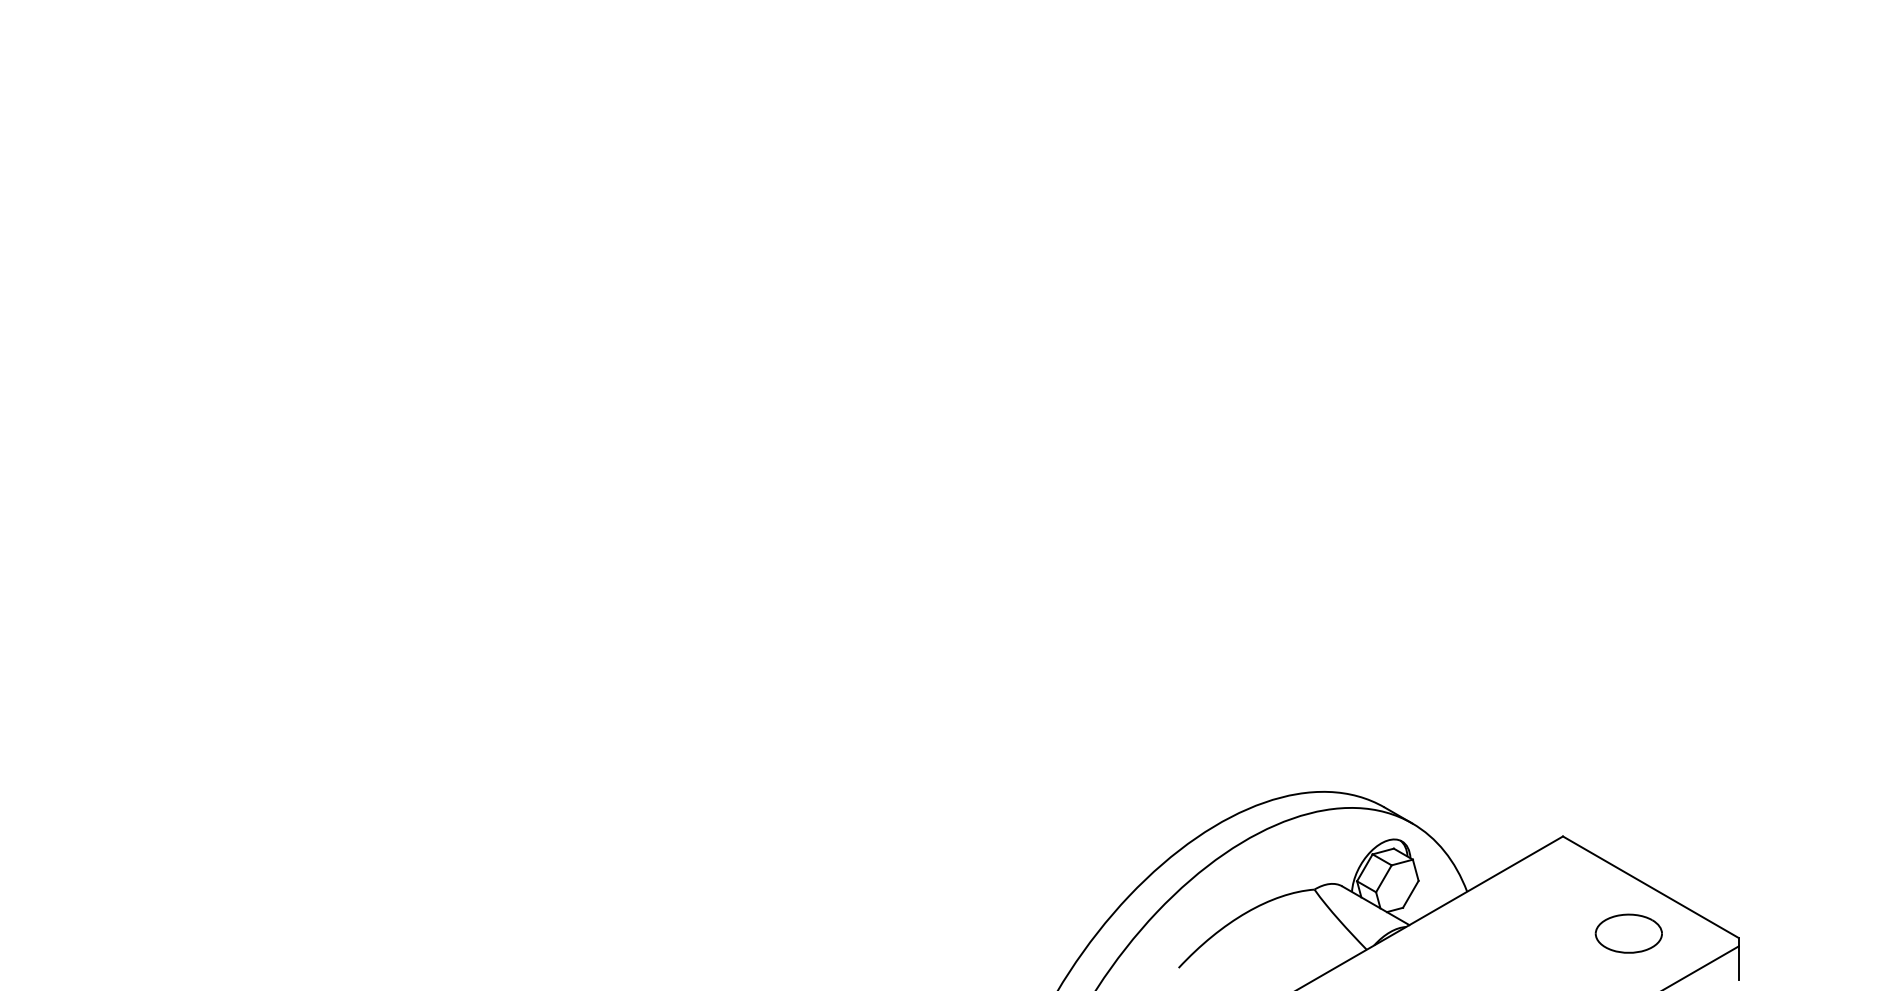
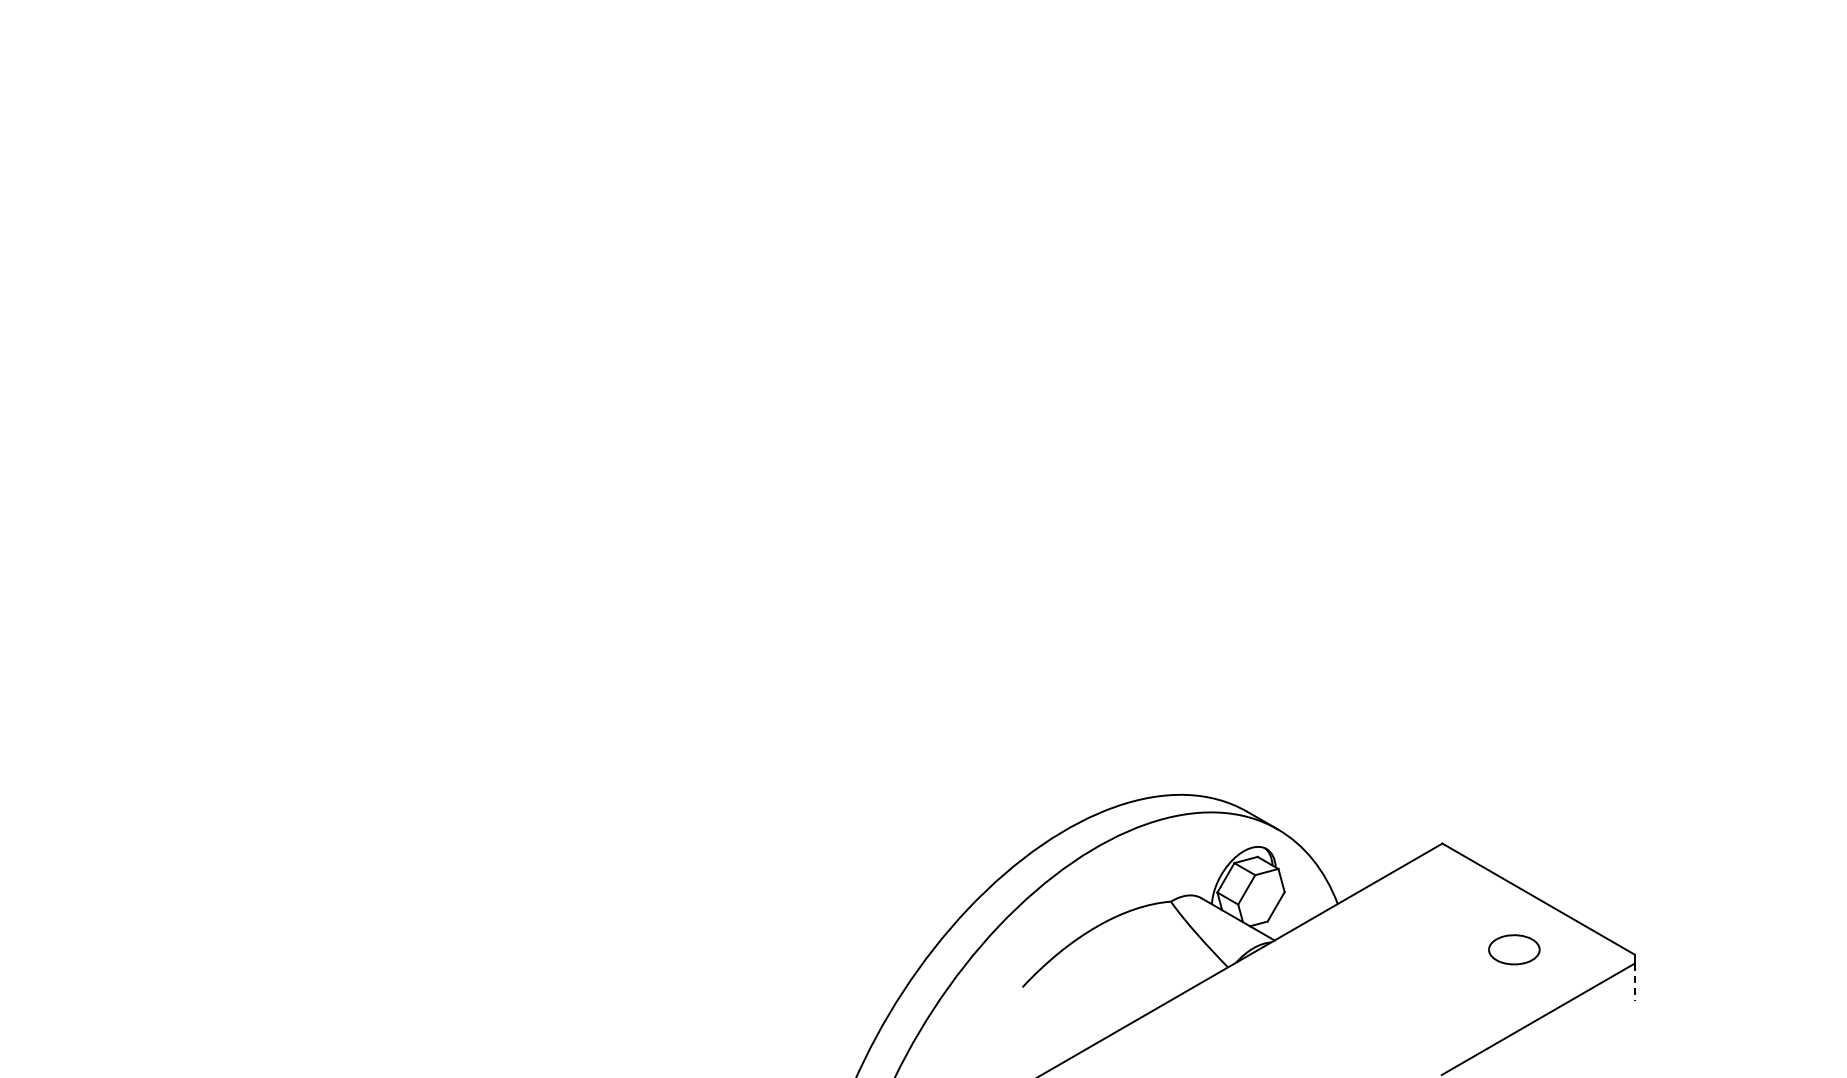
part: (1628, 933) -> (1514, 949), size x0.7
line: (1738, 963) -> (1634, 982), solid -> dashed

